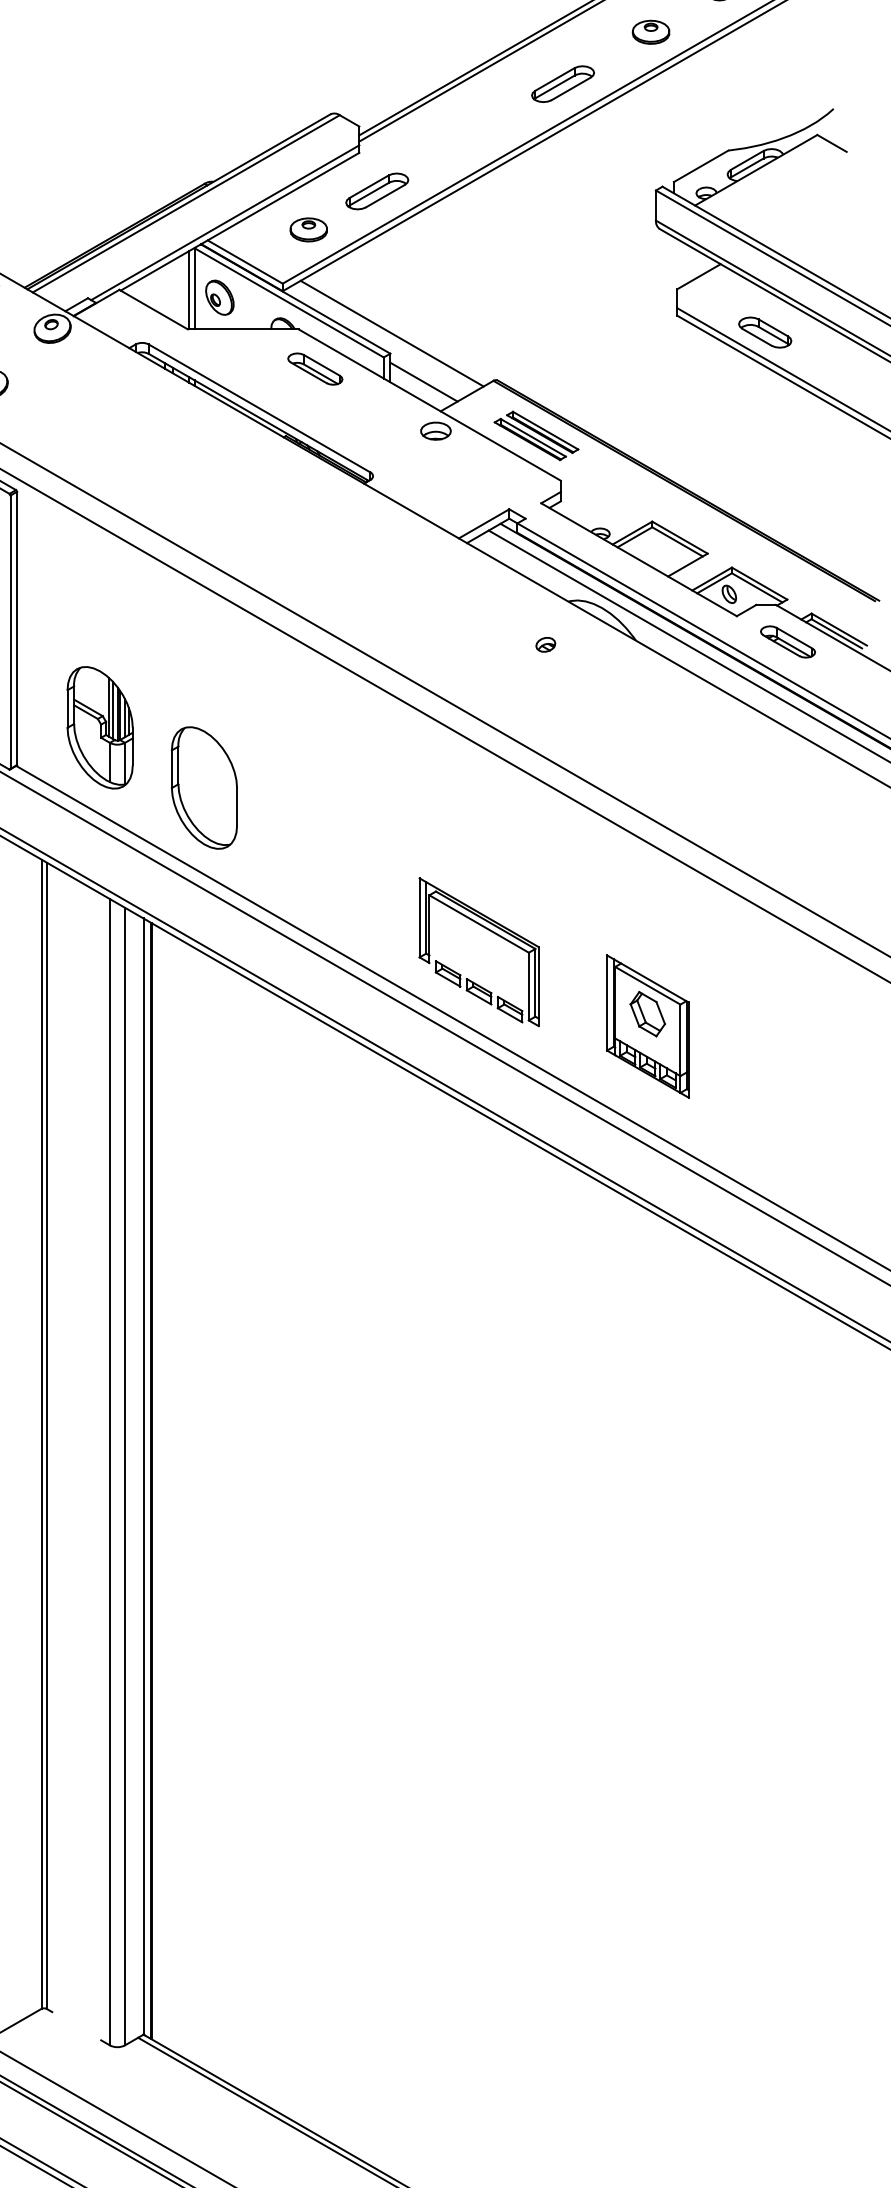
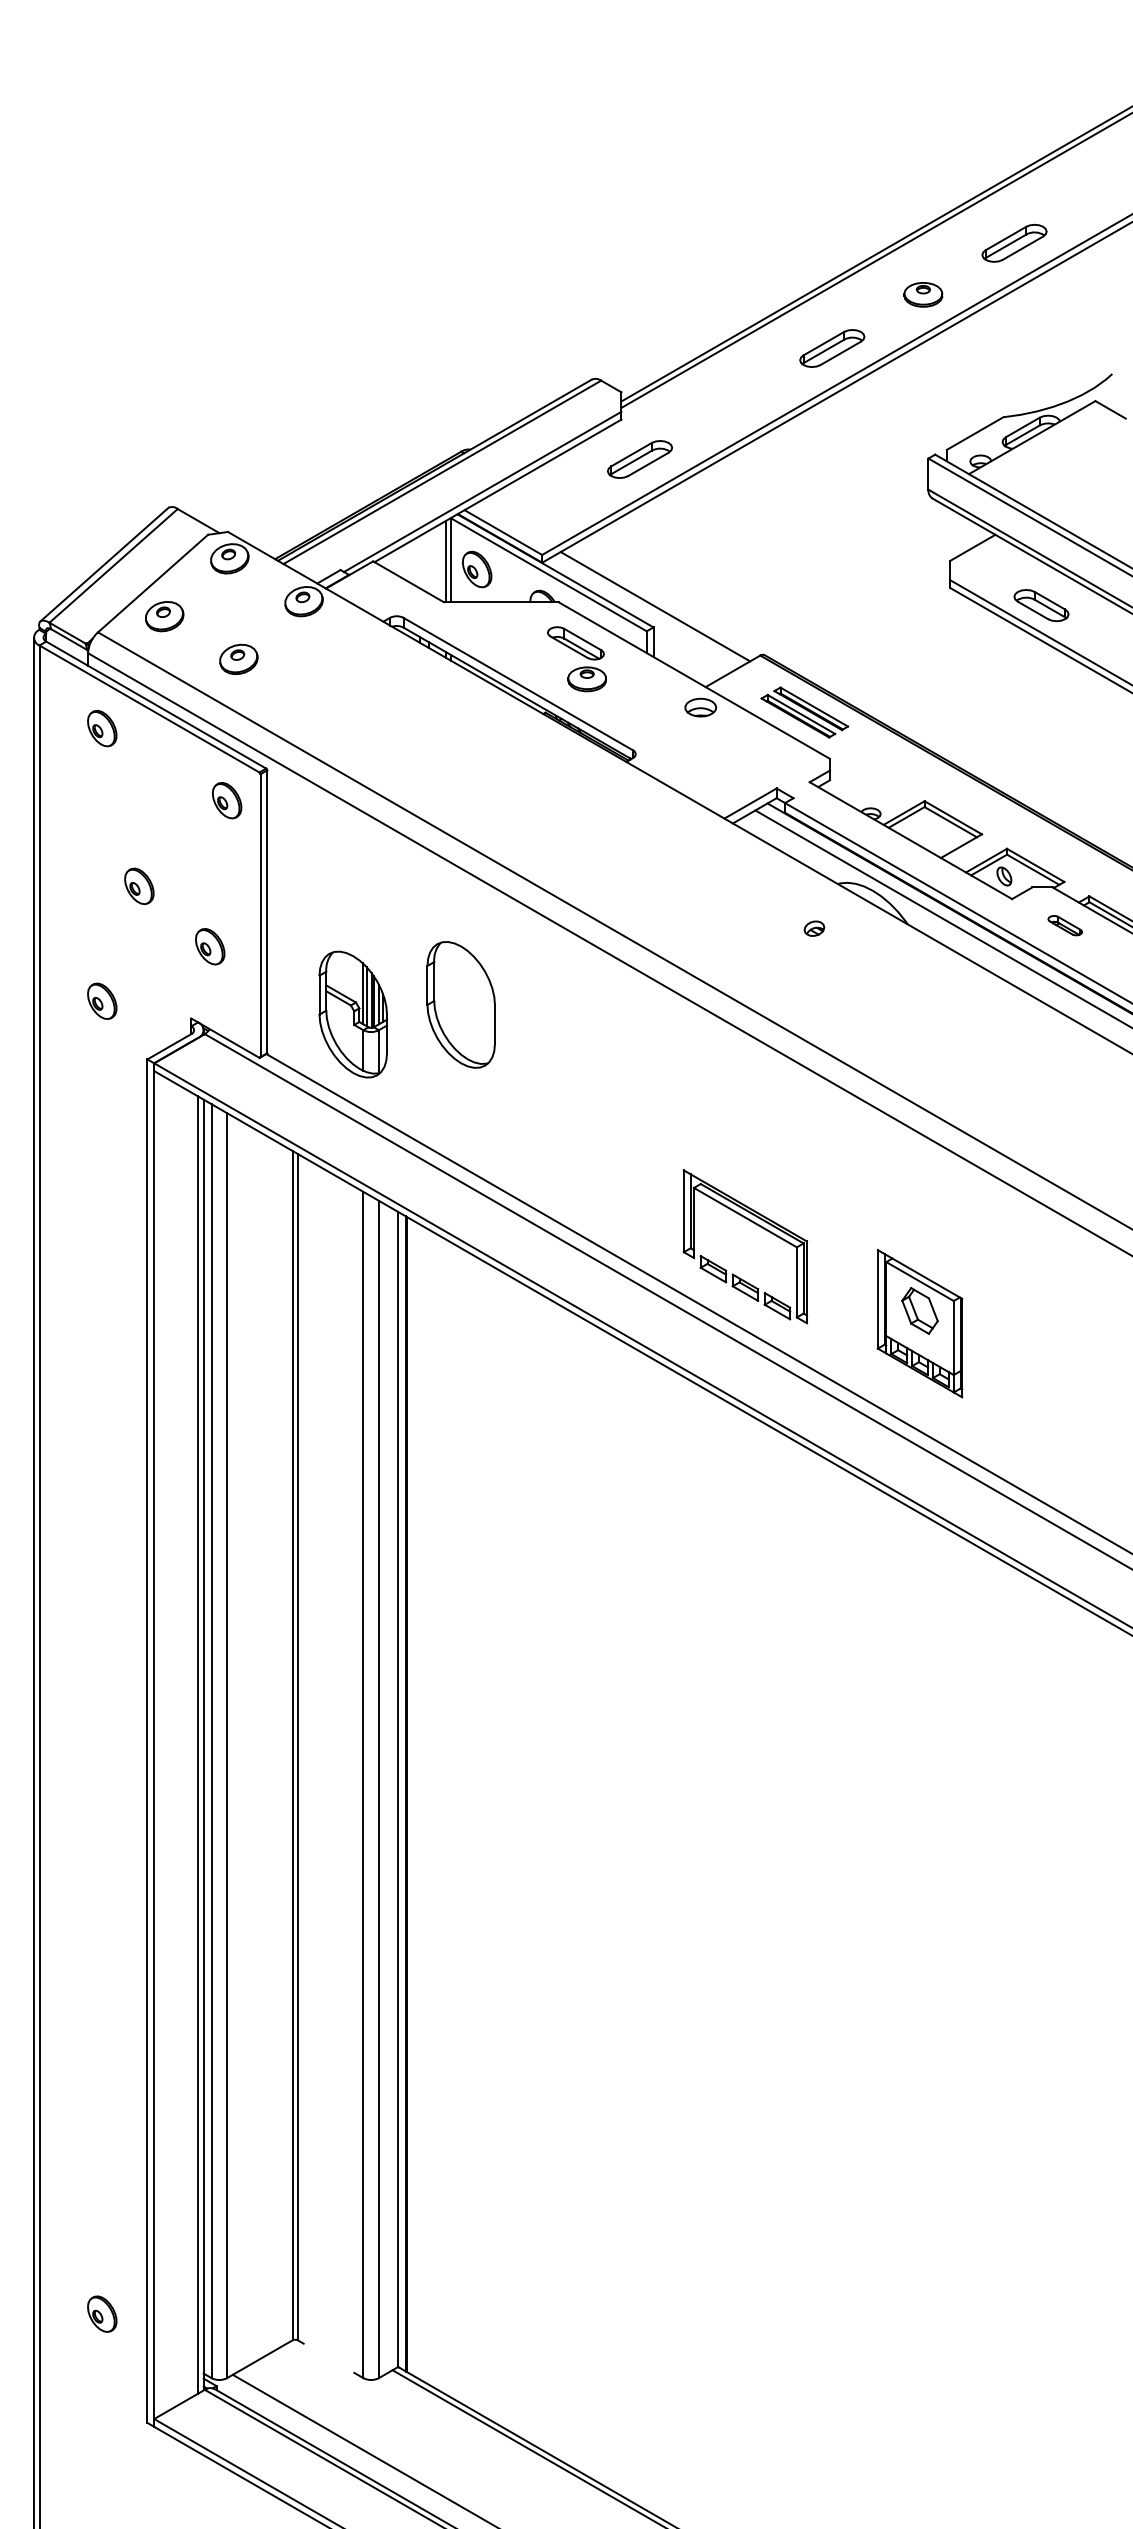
part: (308, 230) -> (586, 679), moved
line: (424, 381) -> (688, 656), removed
part: (788, 641) -> (1065, 925), size x0.6
part: (203, 787) -> (460, 1004), moved

